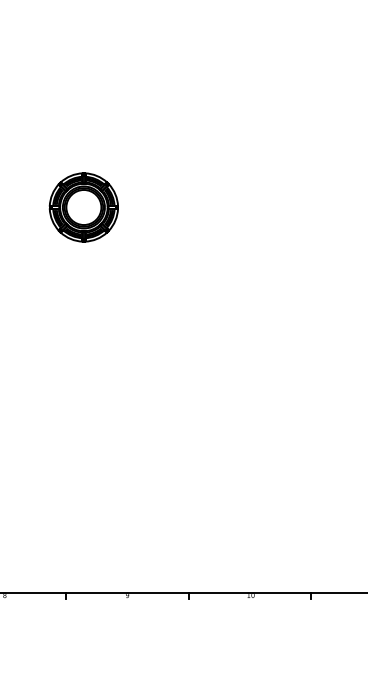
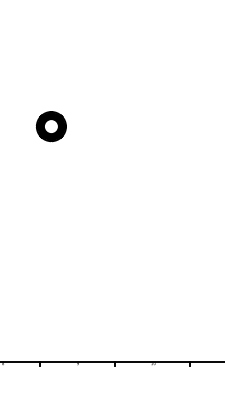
part: (84, 207) -> (51, 126), size x0.7

